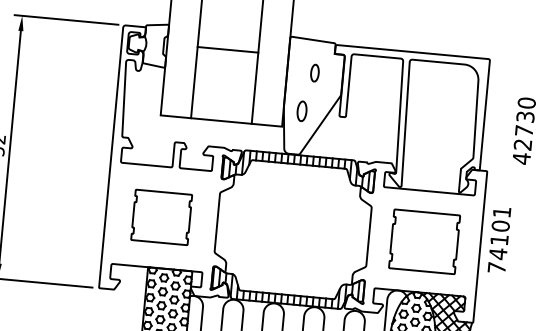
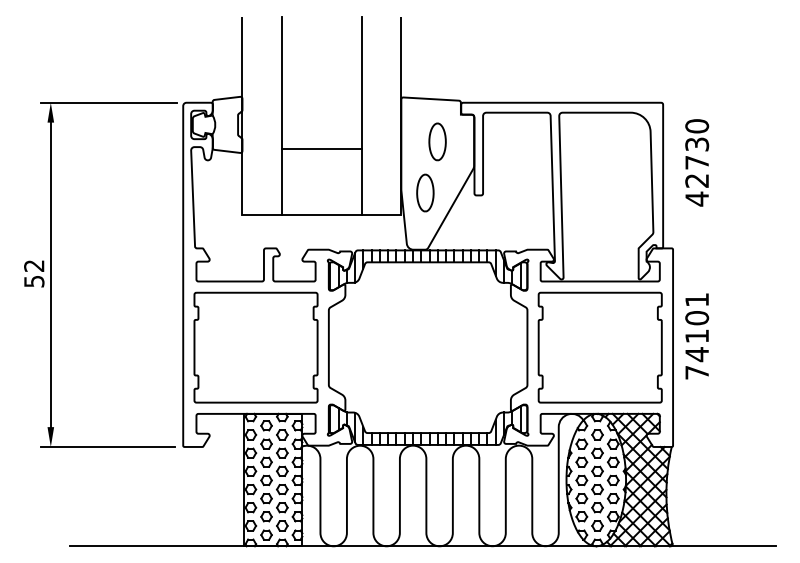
line: (227, 50) -> (321, 149), moved
part: (314, 72) -> (437, 141), size x1.67
part: (302, 110) -> (425, 192), size x1.43
text: (524, 130) -> (697, 162), moved
part: (161, 217) -> (255, 347), size x1.67
part: (424, 241) -> (599, 347), size x1.43

